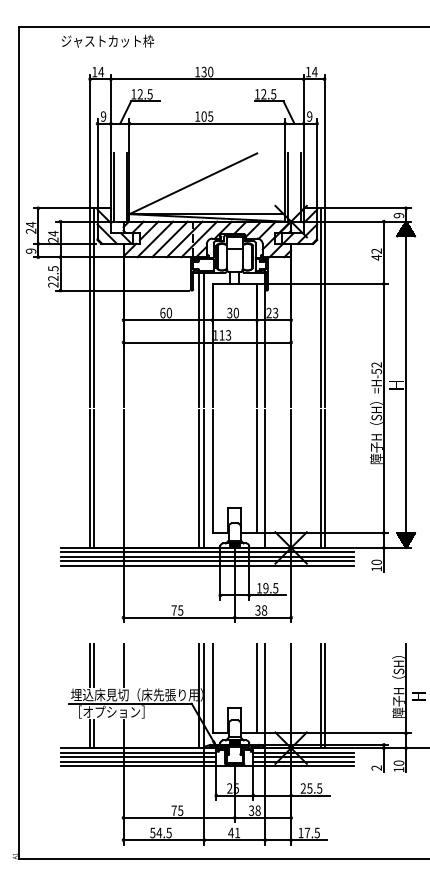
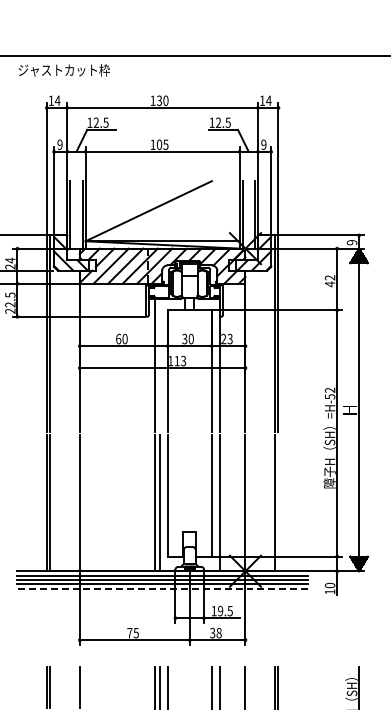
line: (204, 339) -> (159, 365), removed
line: (324, 478) -> (278, 502), removed
line: (207, 565) -> (162, 588), solid -> dashed

